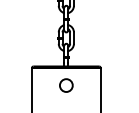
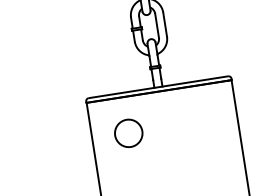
circle: (66, 85) -> (129, 133), moved

